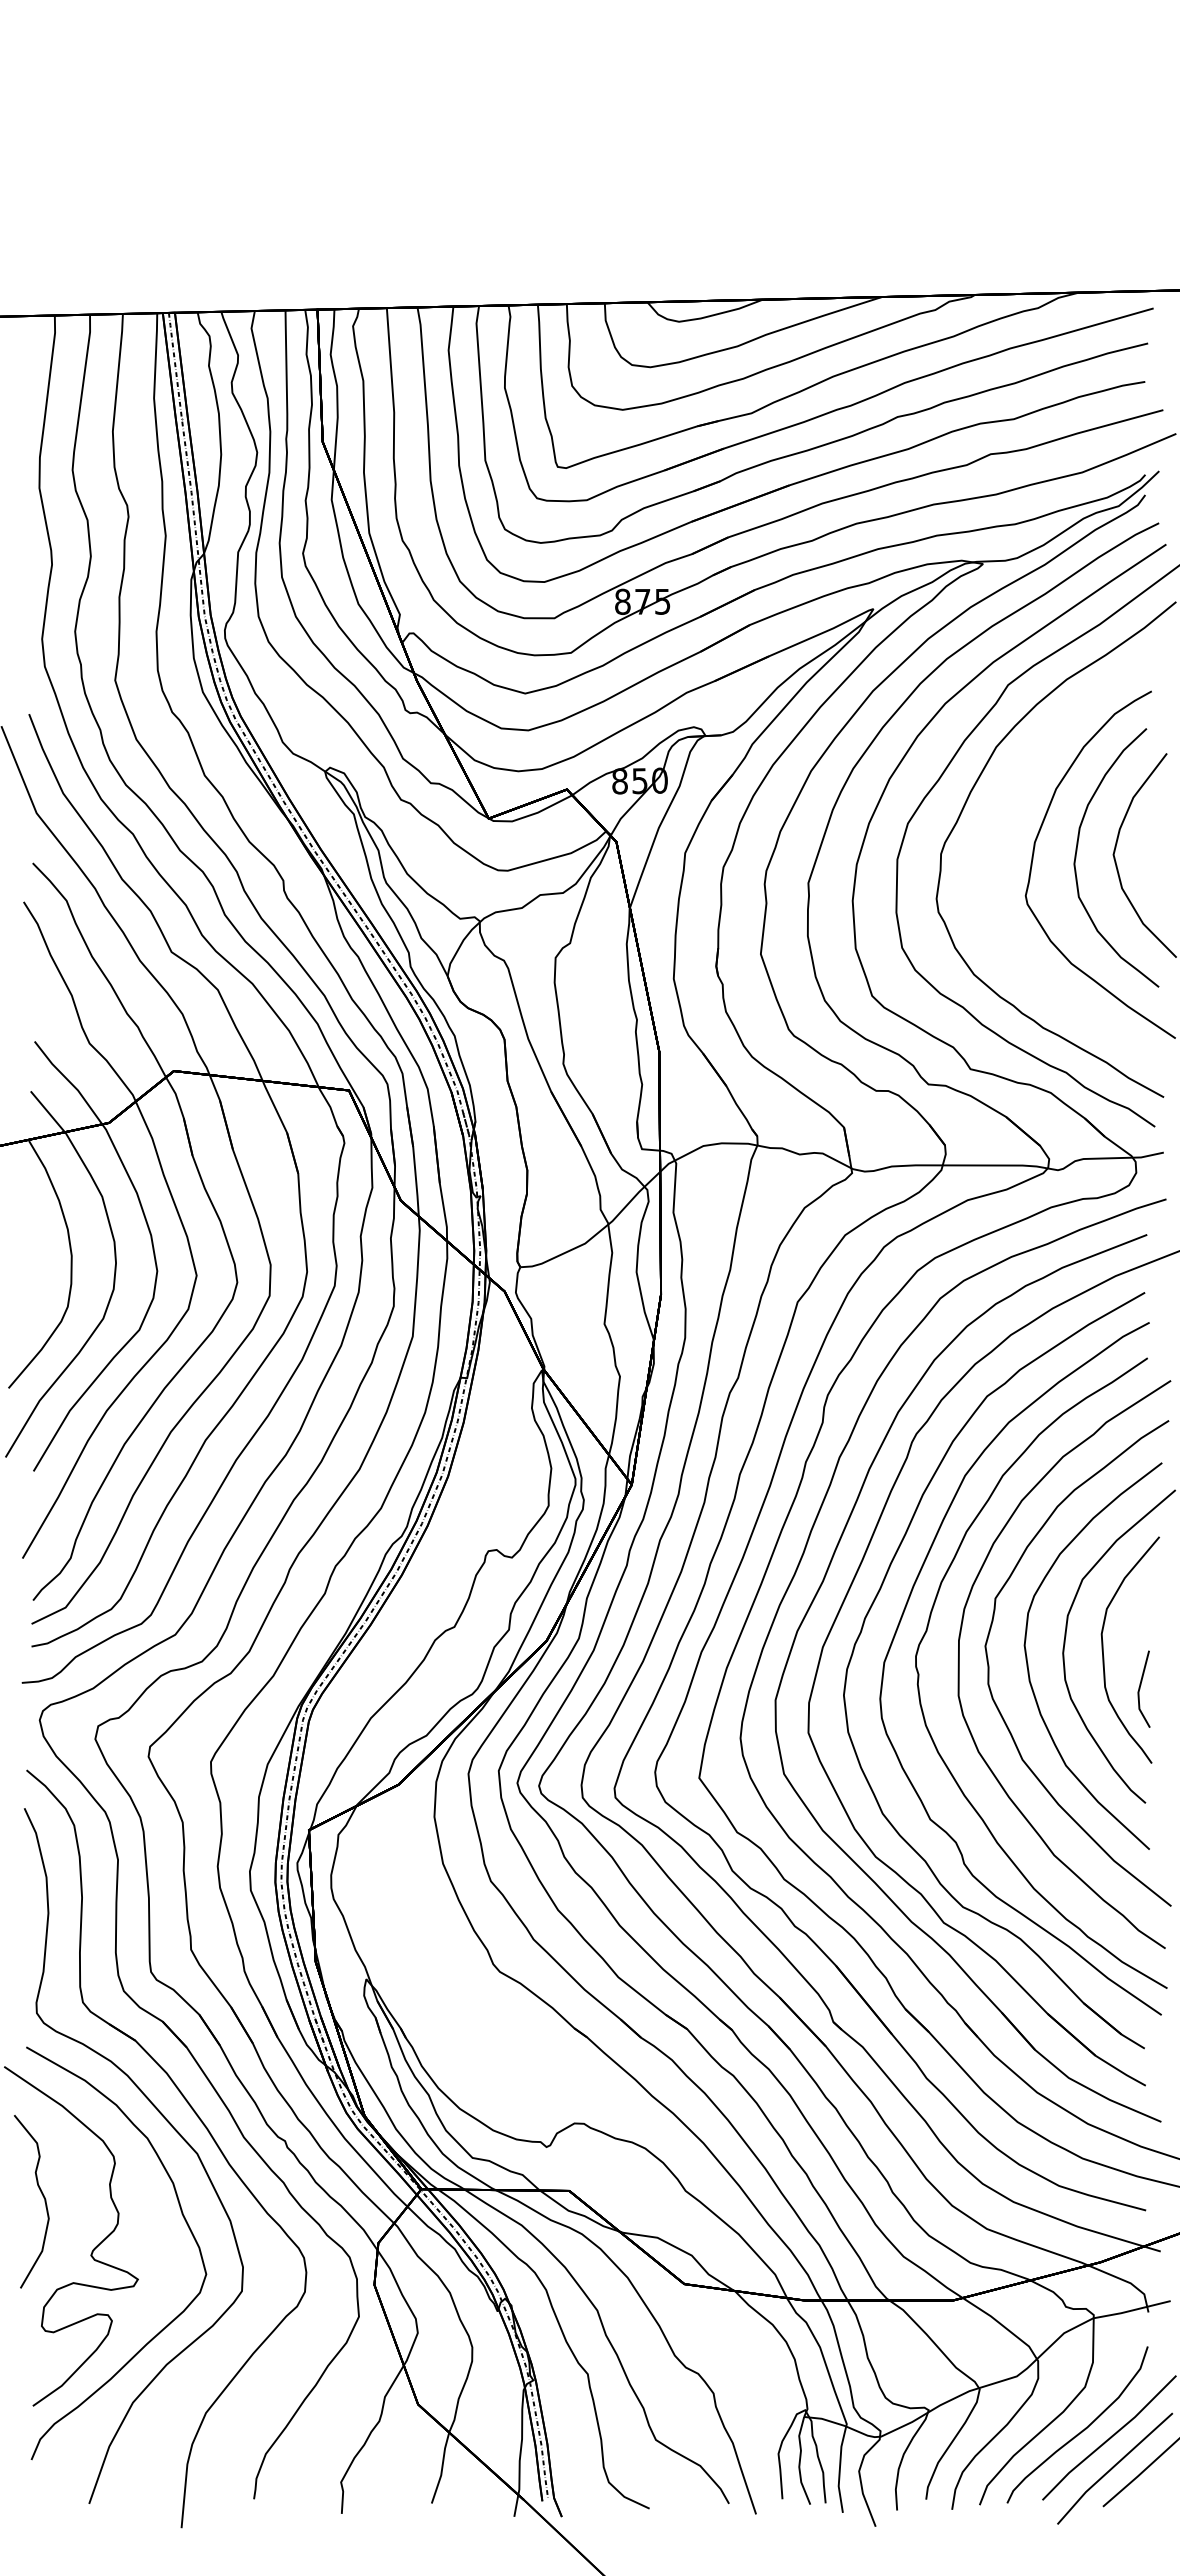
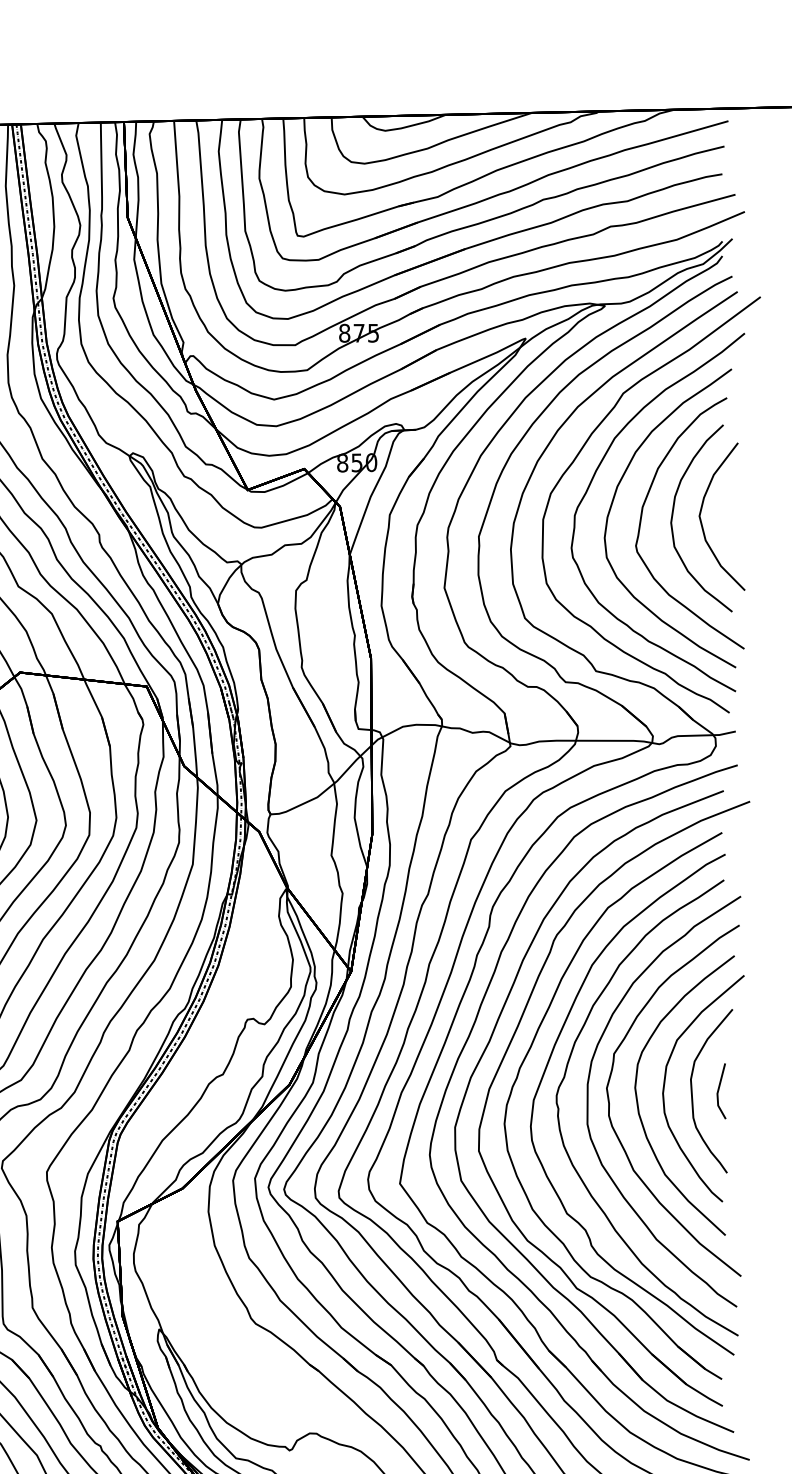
curve: (993, 838) -> (612, 504), added
line: (1140, 1688) -> (718, 1090), moved

